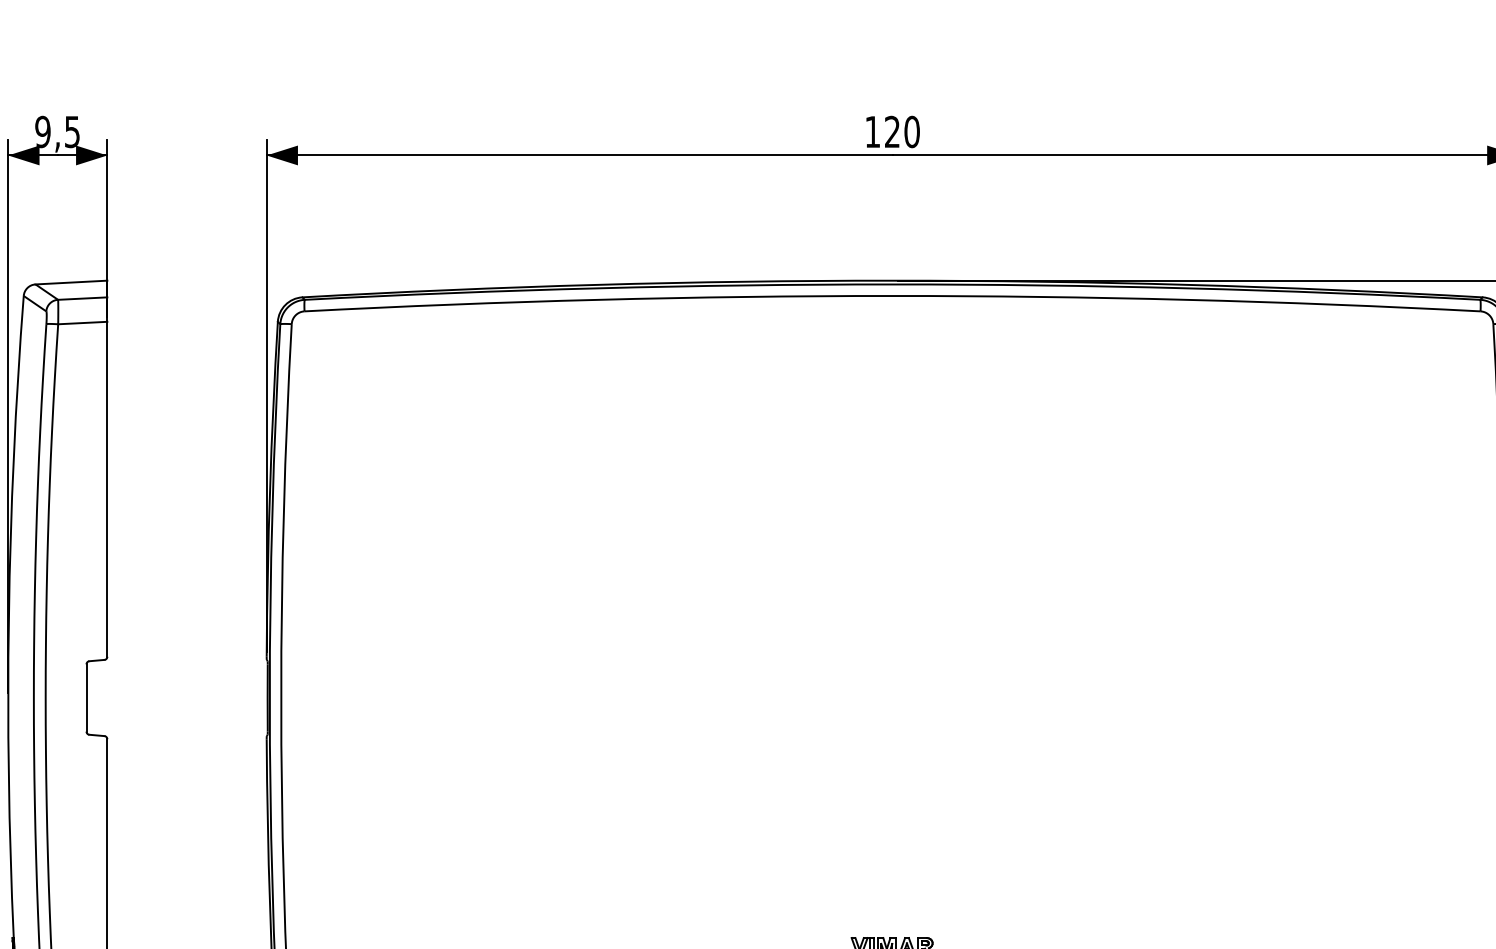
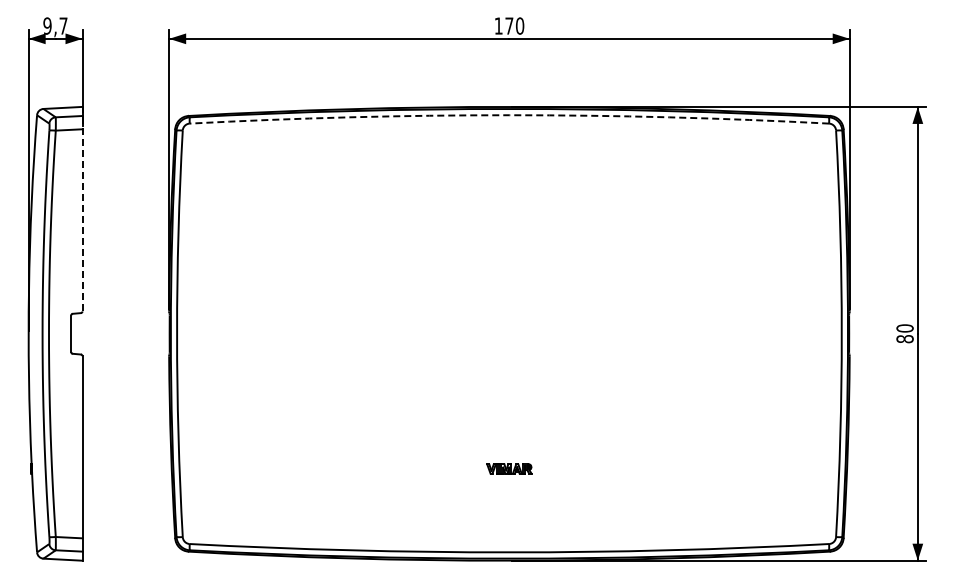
text: (72, 130) -> (63, 25), 9,5 -> 9,7
text: (892, 130) -> (509, 25), 120 -> 170
arc: (892, 296) -> (509, 115), solid -> dashed
line: (107, 467) -> (82, 208), solid -> dashed

